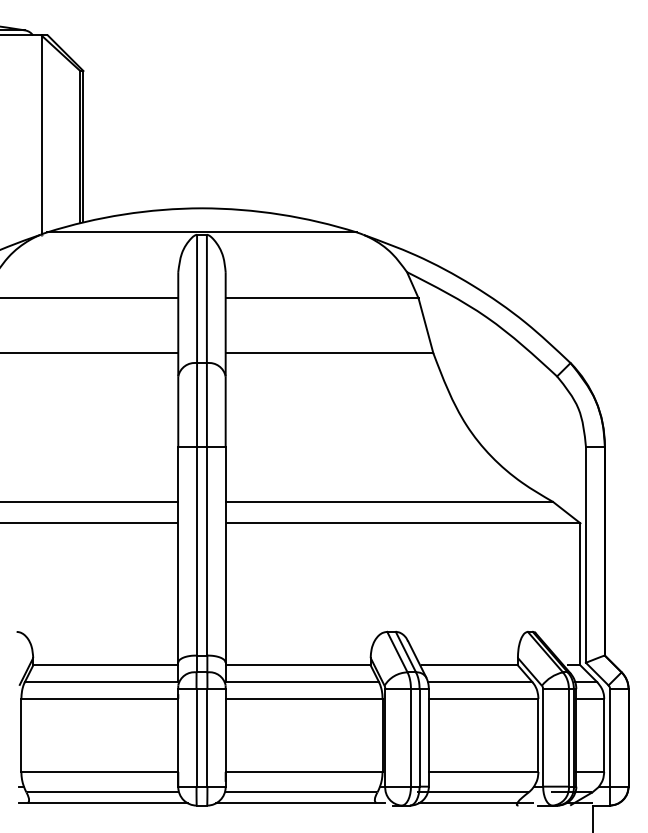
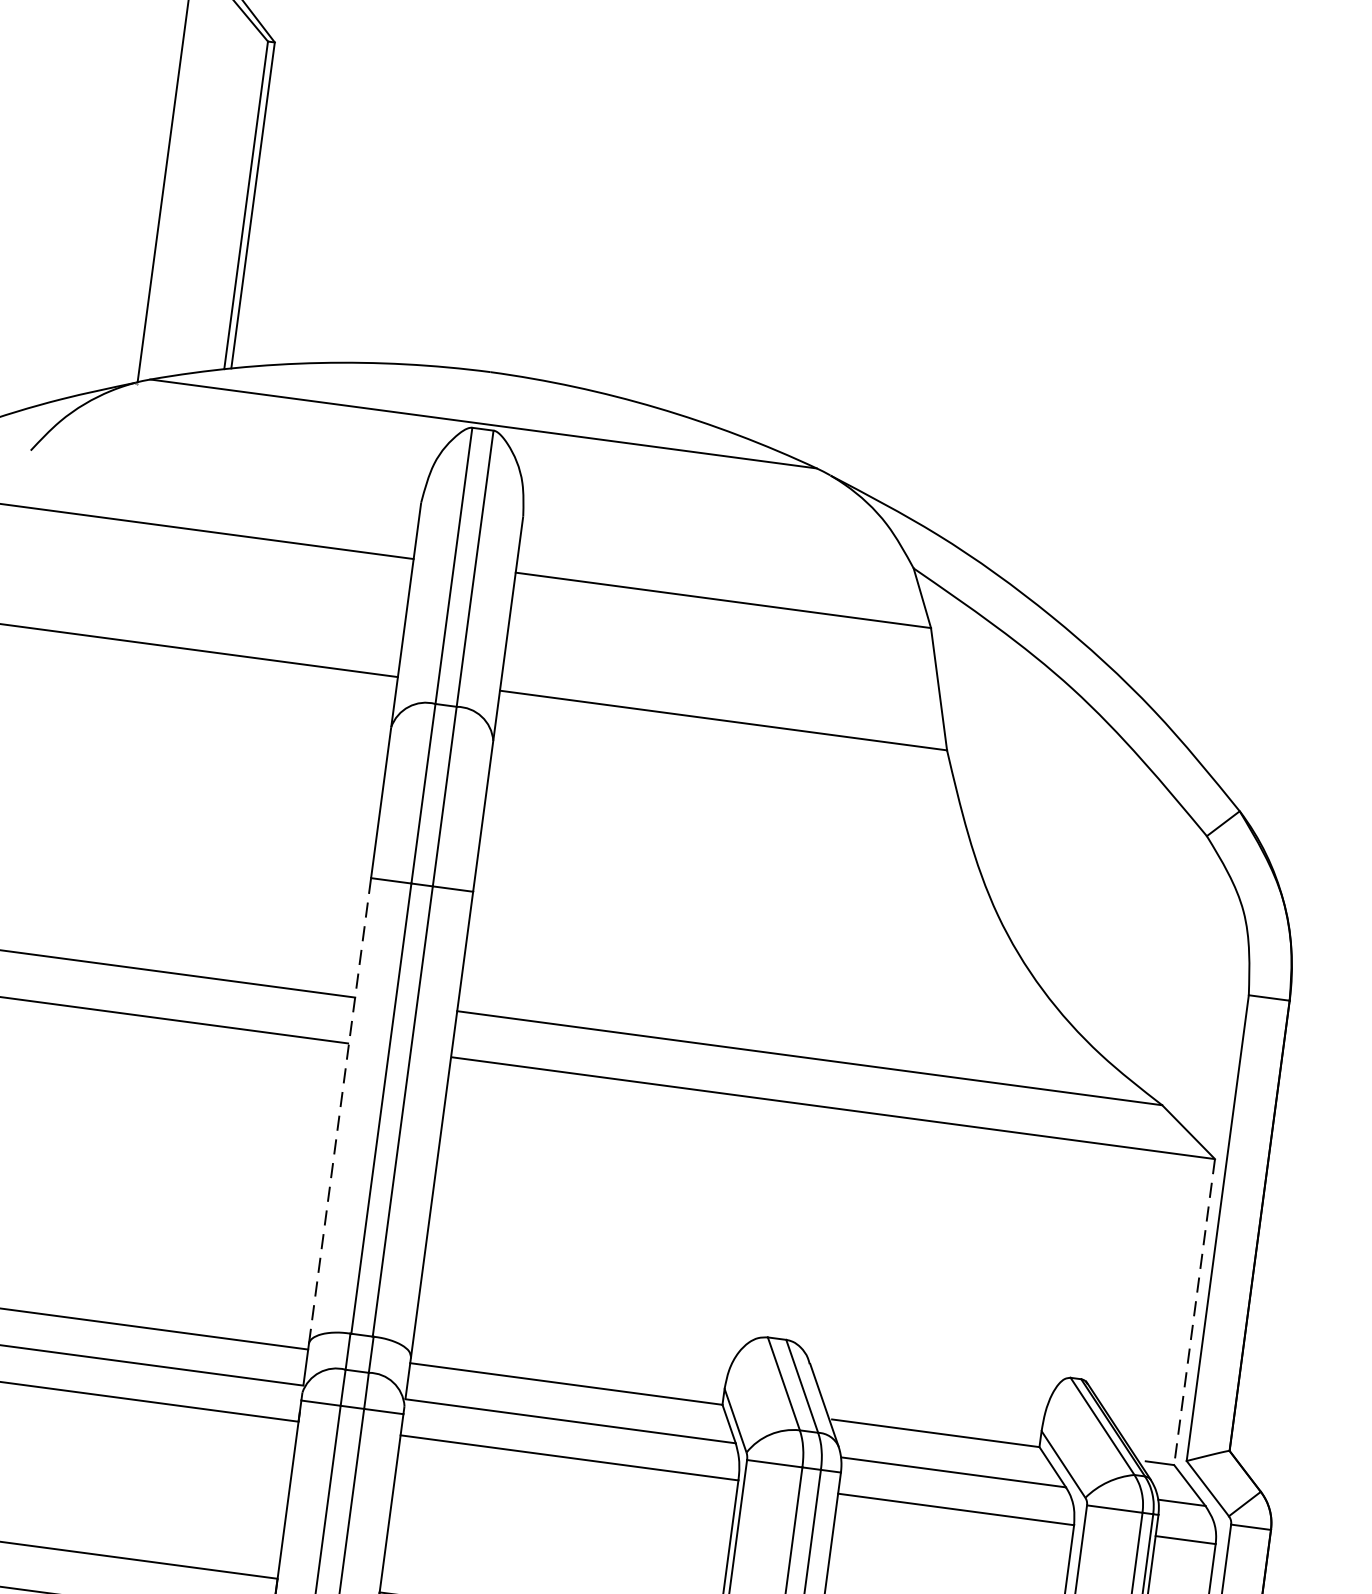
line: (178, 554) -> (340, 1110), solid -> dashed
line: (580, 594) -> (1194, 1312), solid -> dashed

